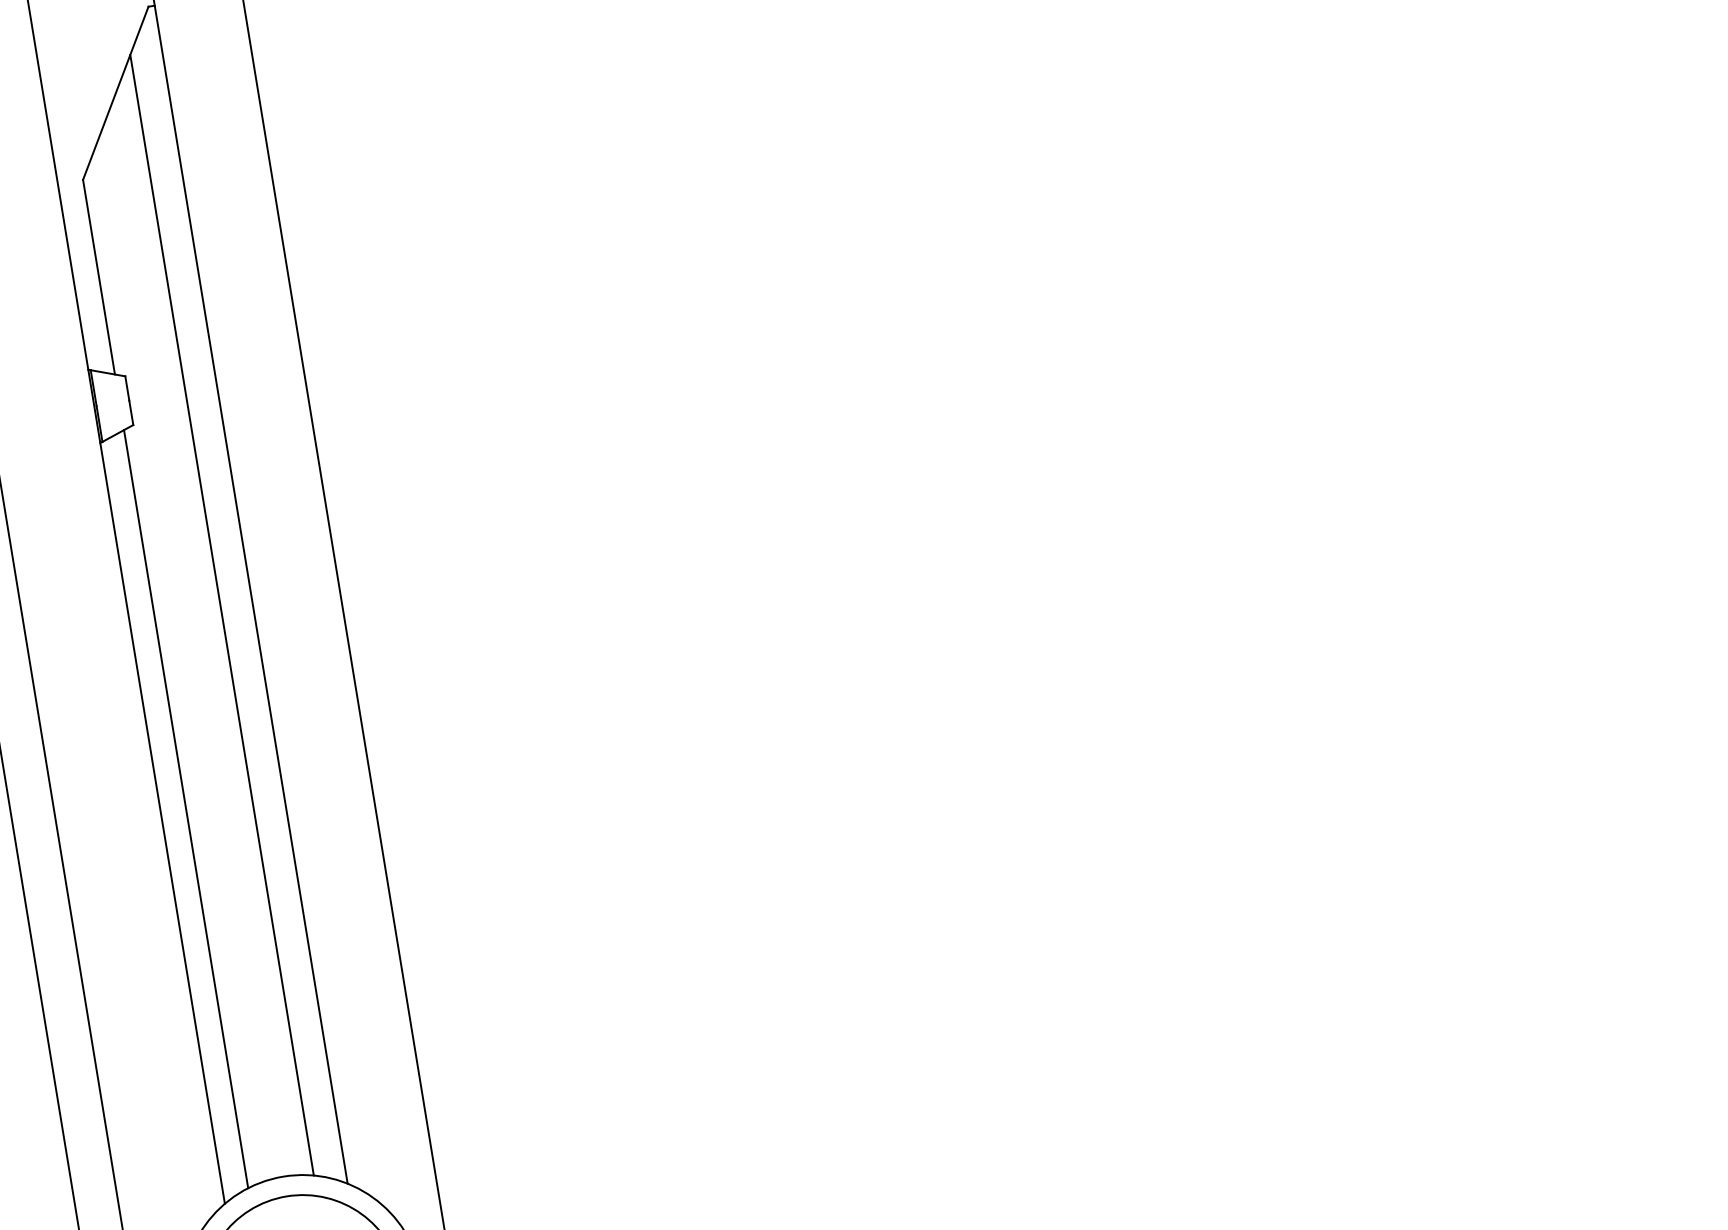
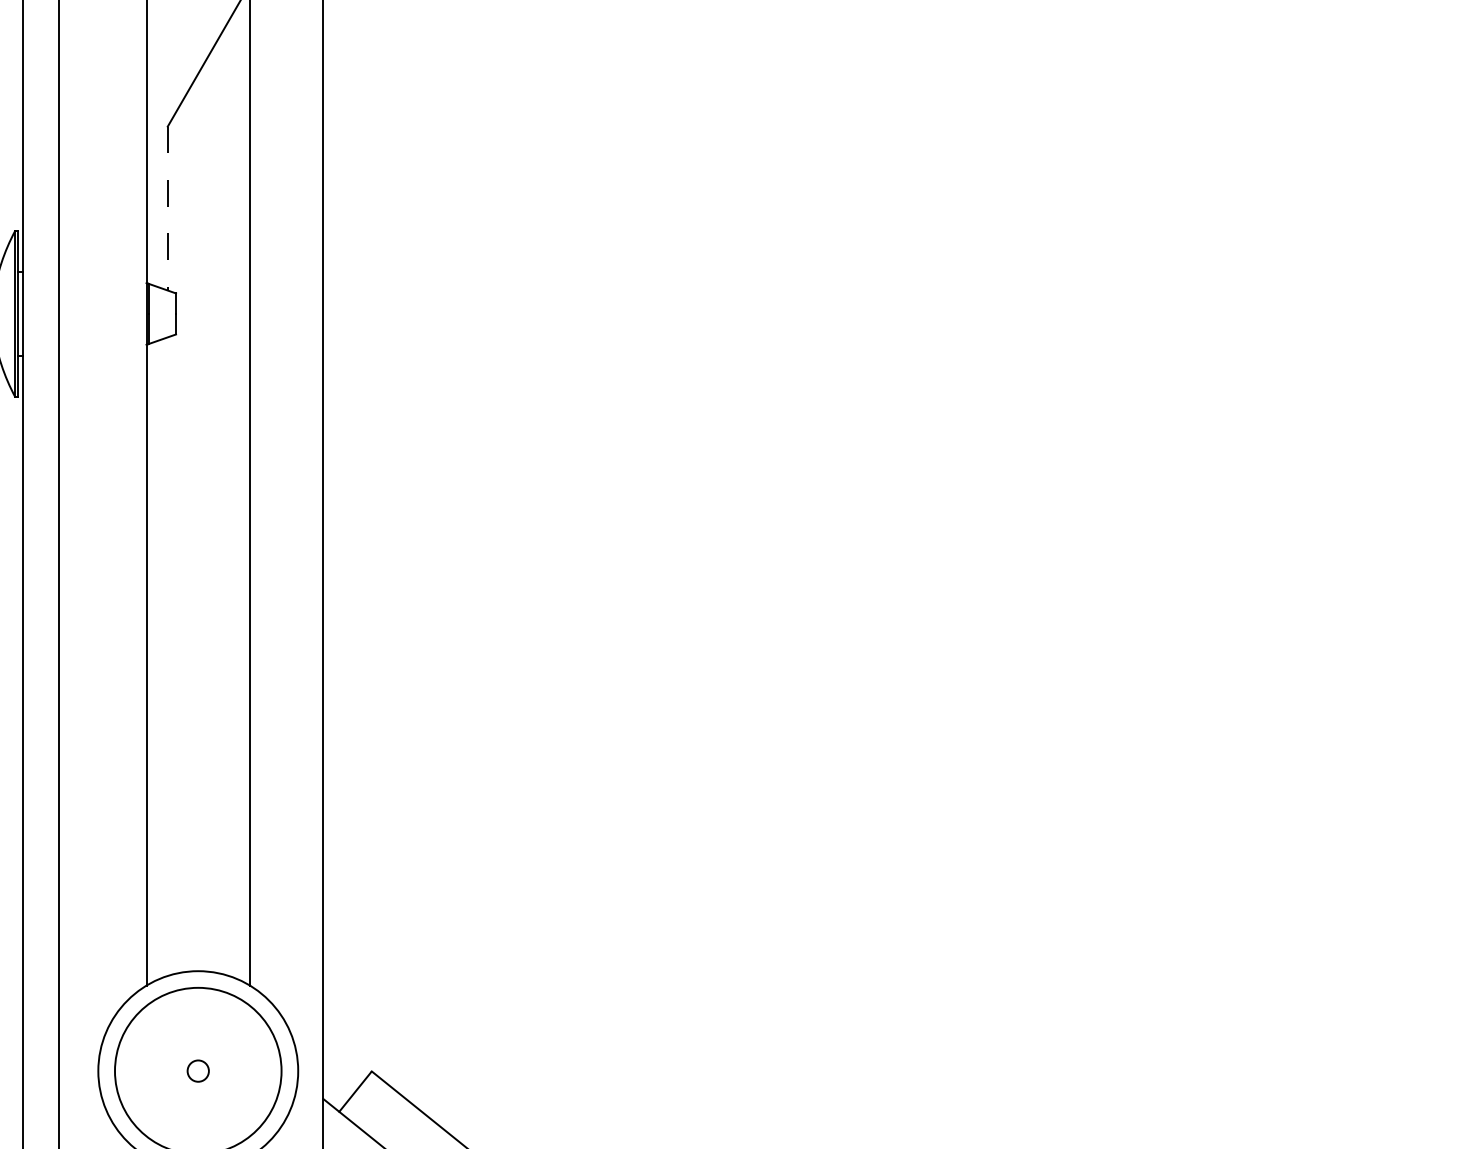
line: (98, 277) -> (167, 208), solid -> dashed
line: (222, 615) -> (223, 502), removed
line: (185, 809) -> (167, 656), removed

